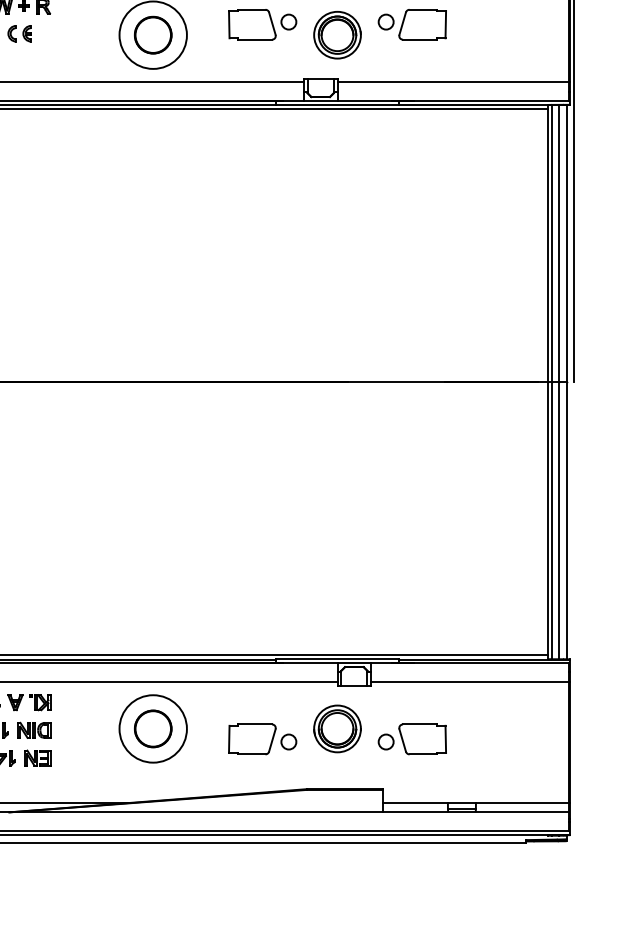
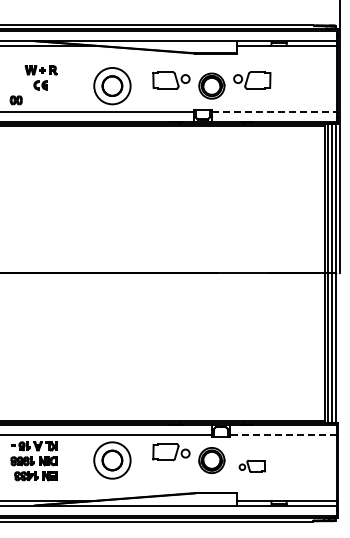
line: (453, 82) -> (274, 111), solid -> dashed
line: (468, 682) -> (282, 435), solid -> dashed
part: (262, 740) -> (171, 452), moved
part: (412, 740) -> (252, 466), size x0.7

